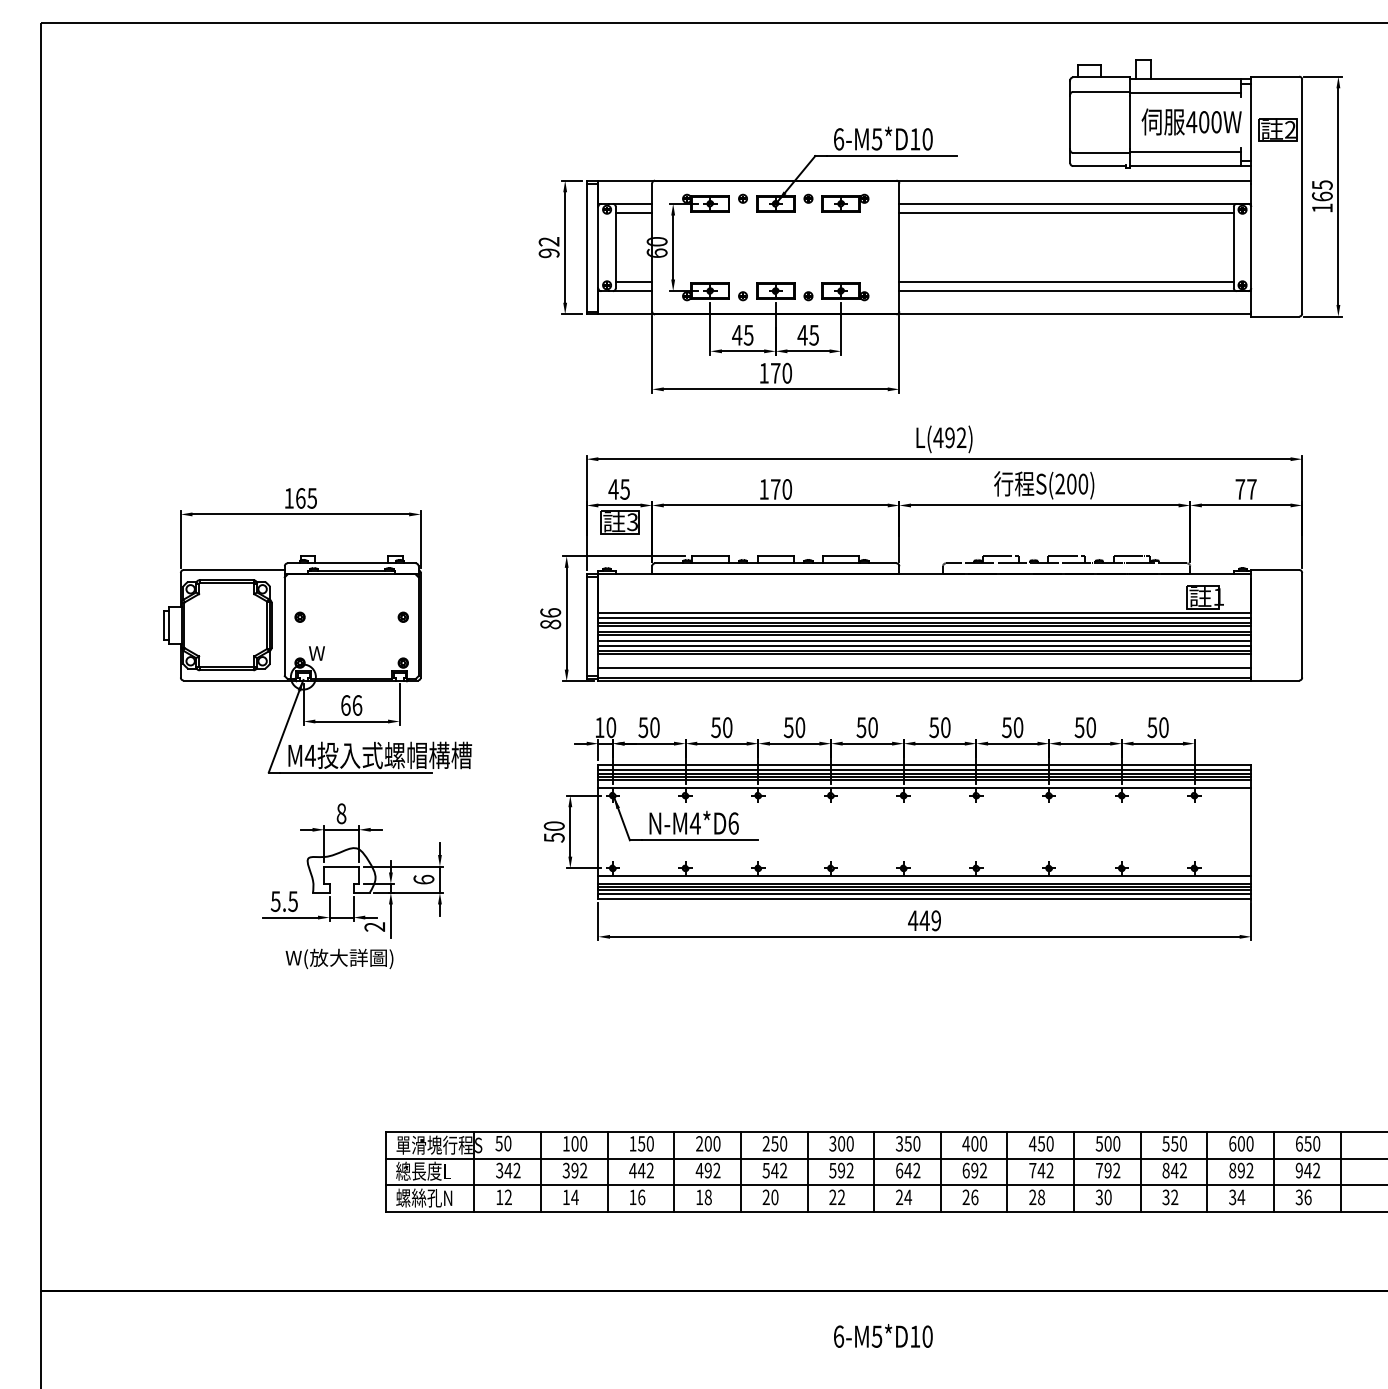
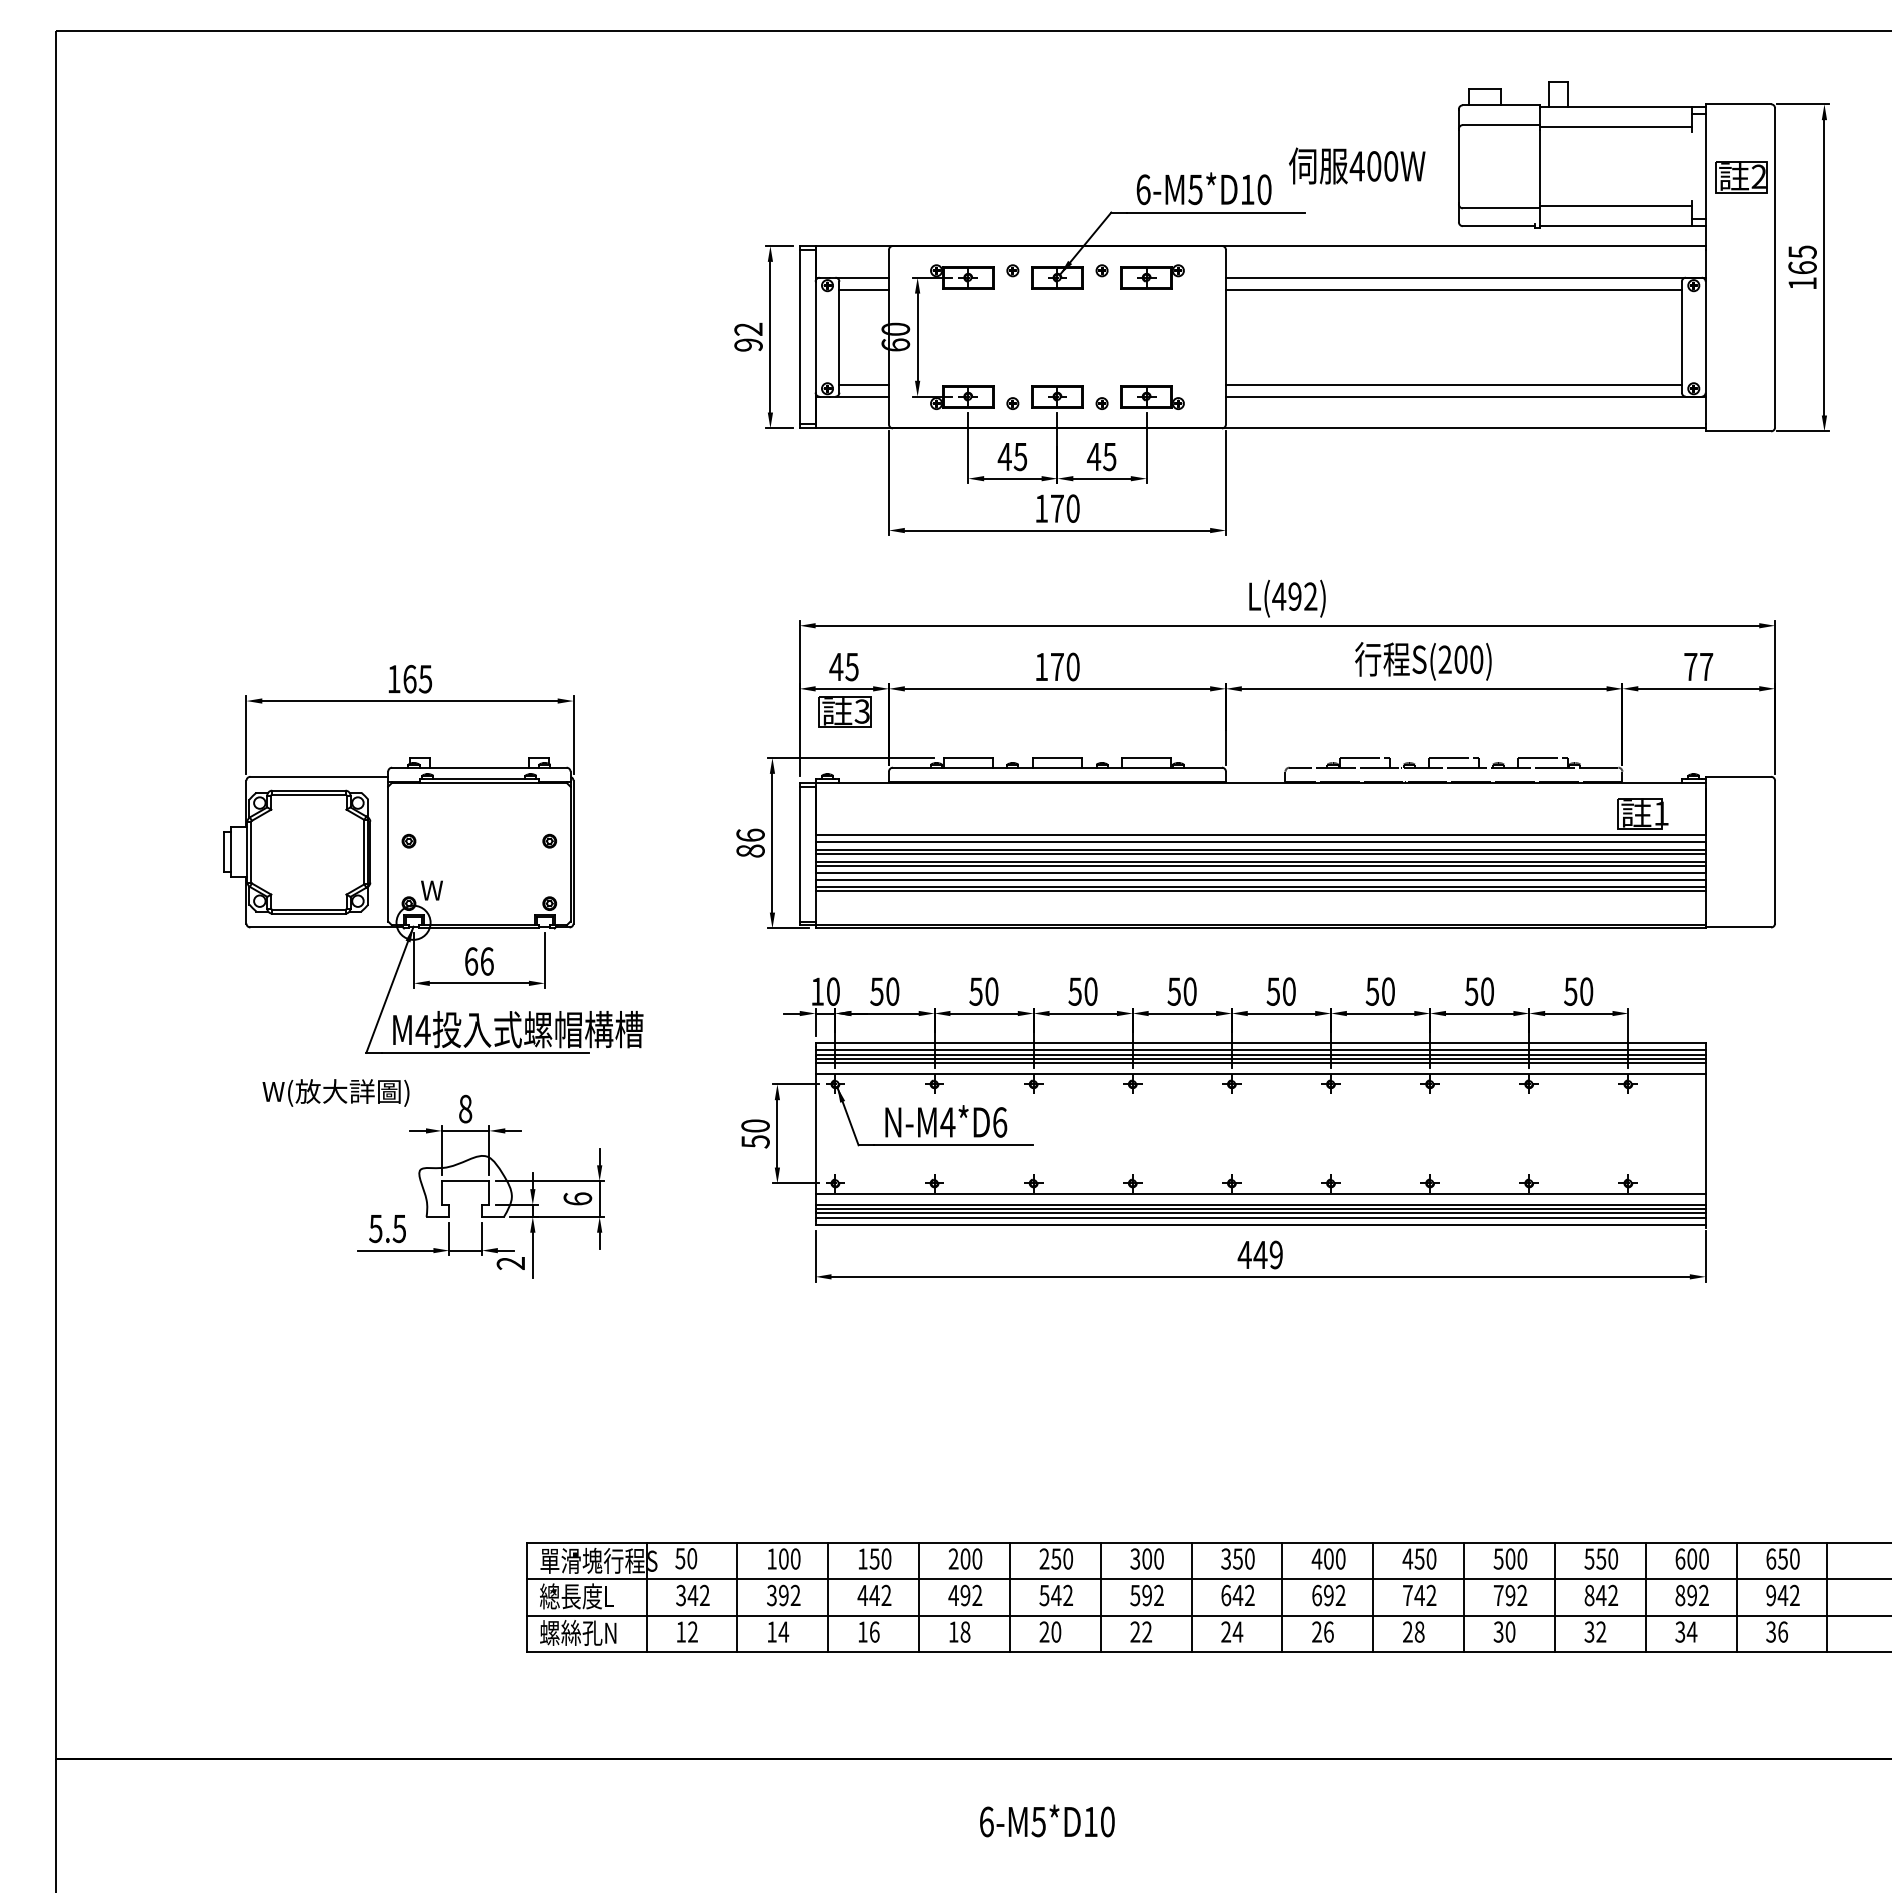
text: (1191, 121) -> (1357, 165), moved
line: (924, 668) -> (1260, 911), removed
text: (339, 958) -> (335, 1092), moved
text: (883, 1335) -> (1047, 1820), moved

